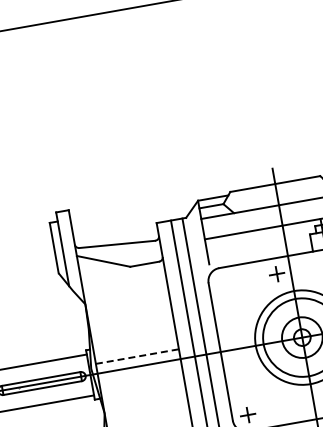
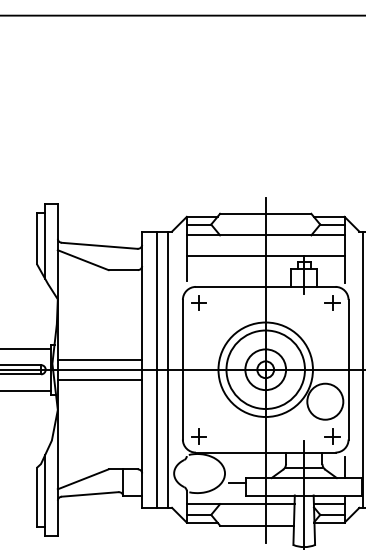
part: (276, 273) -> (198, 302), moved
line: (137, 356) -> (100, 359), dashed -> solid
line: (140, 376) -> (99, 379), added

